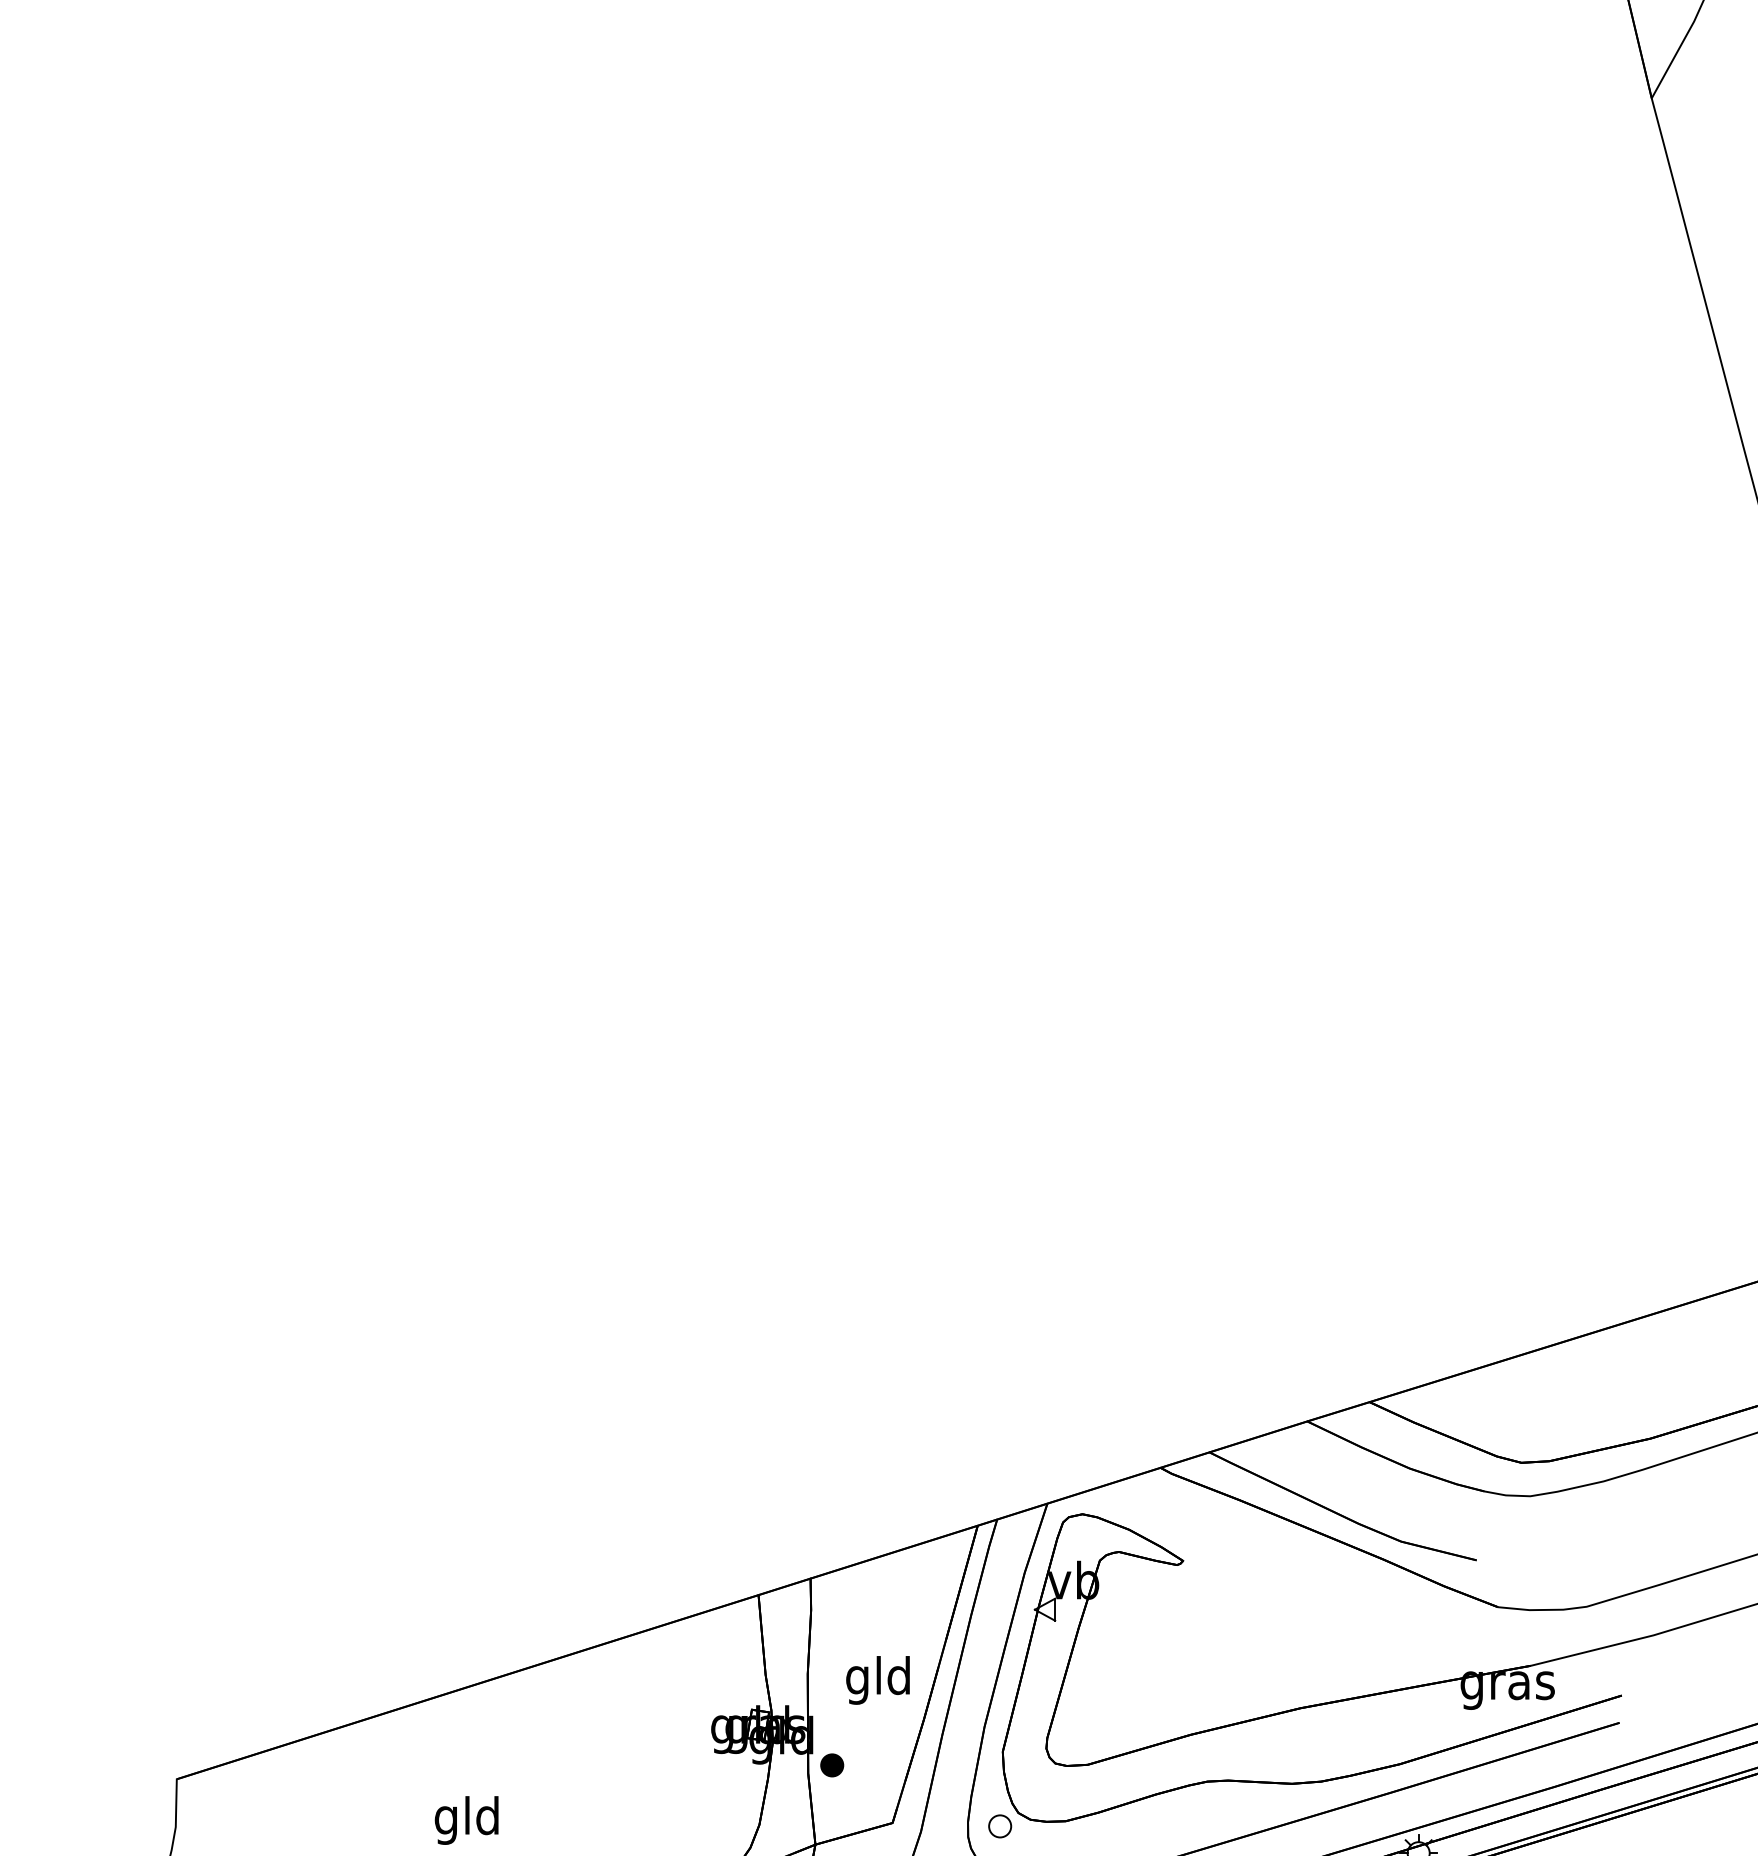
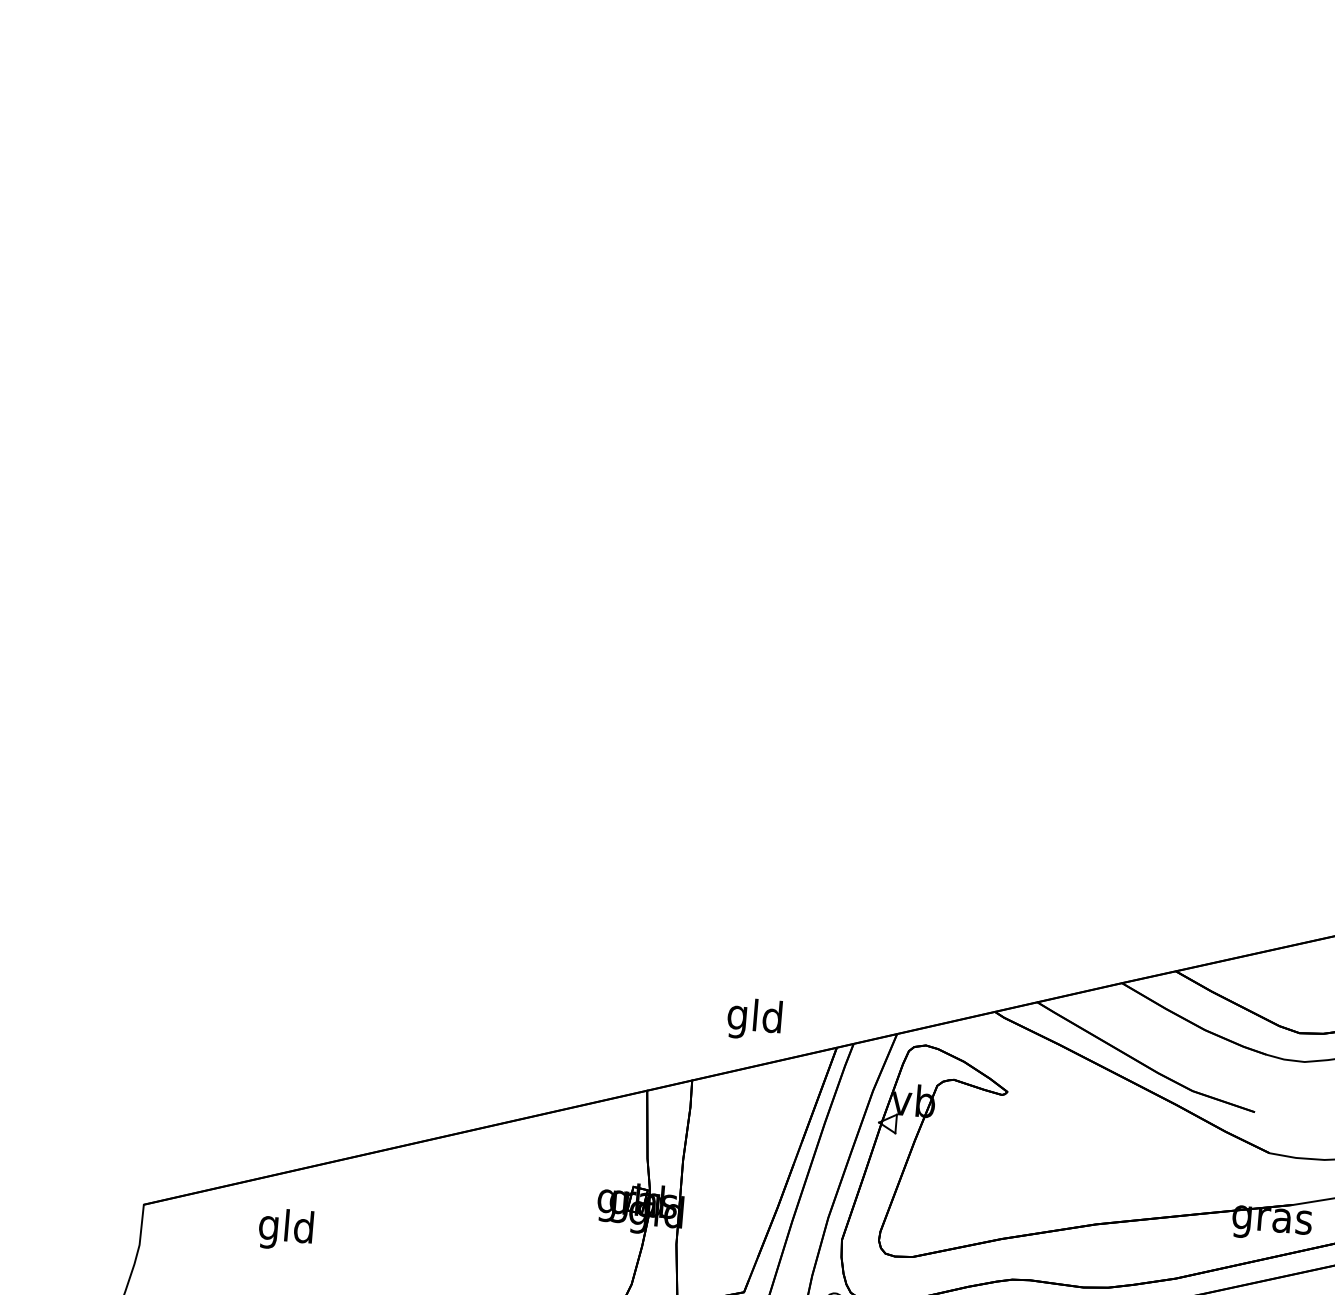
text: (877, 1680) -> (754, 1019), moved
part: (832, 1765) -> (697, 1239), removed
text: (466, 1820) -> (285, 1229), moved

